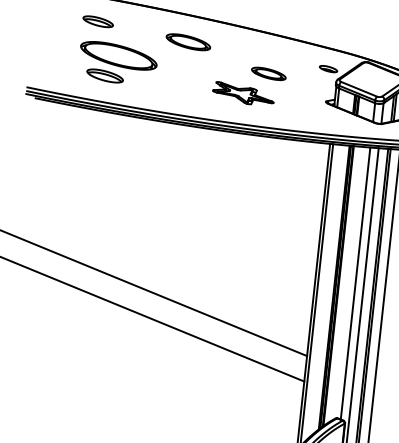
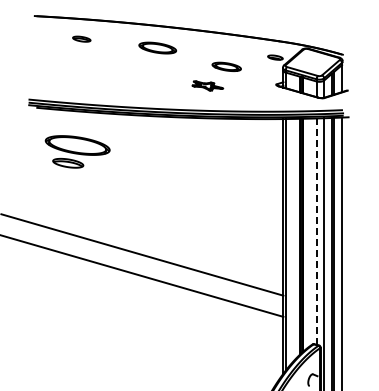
part: (98, 20) -> (81, 38), size x0.7
part: (117, 63) -> (77, 151), moved
part: (243, 93) -> (207, 85), size x0.6
line: (355, 284) -> (316, 232), solid -> dashed

